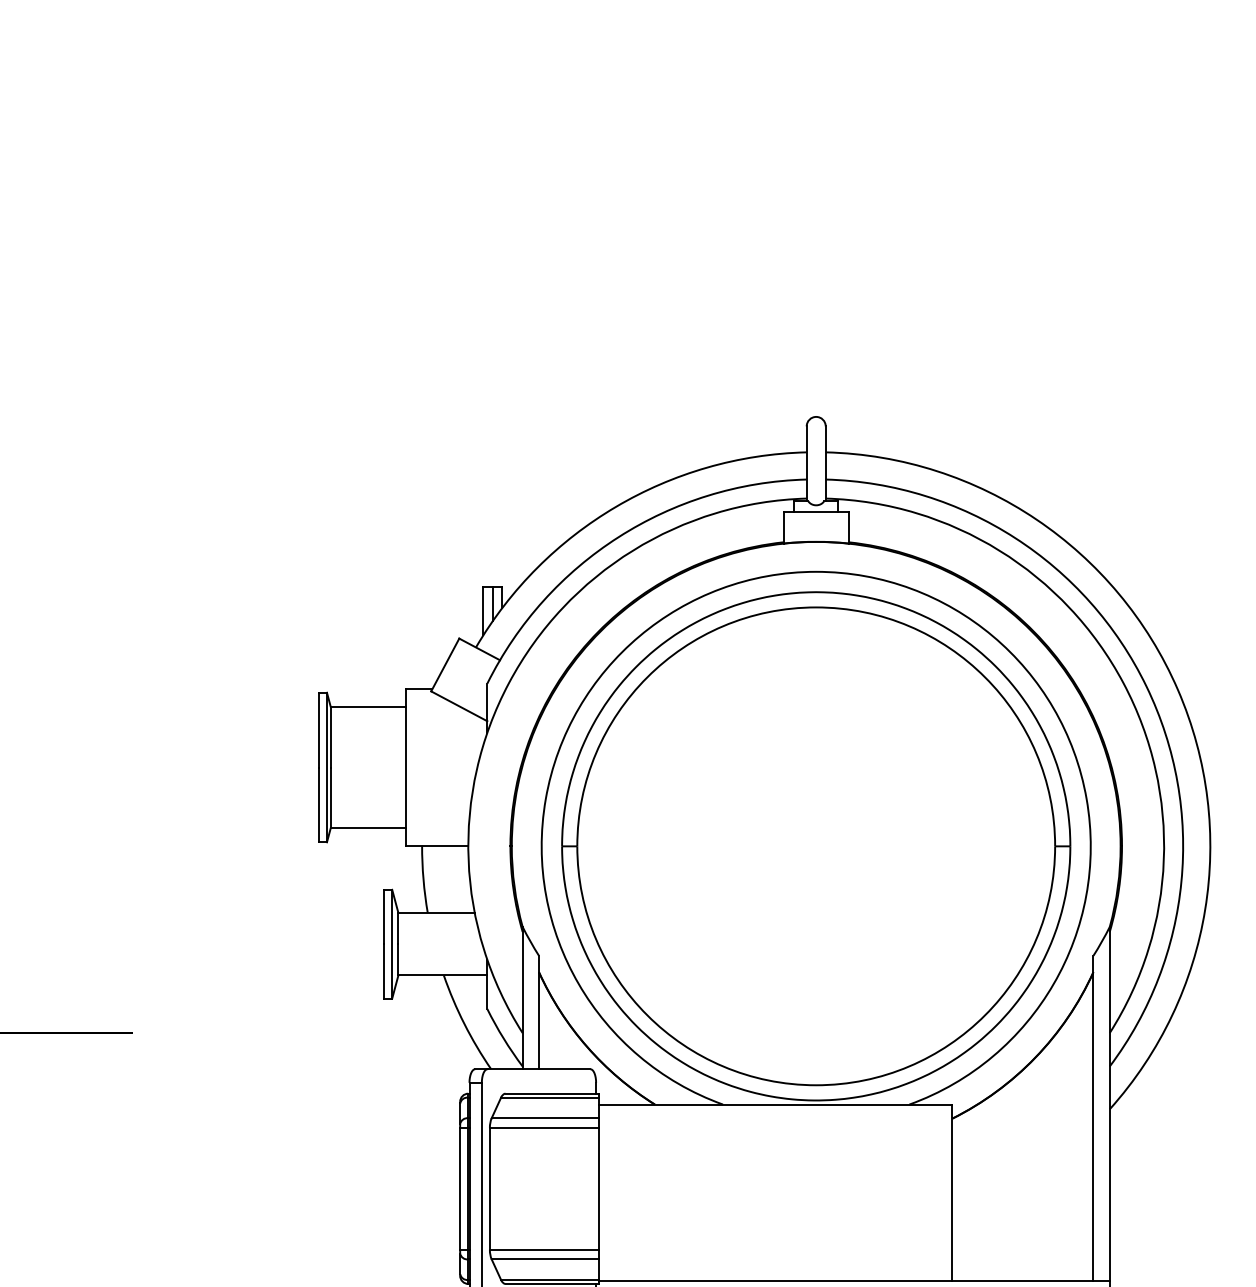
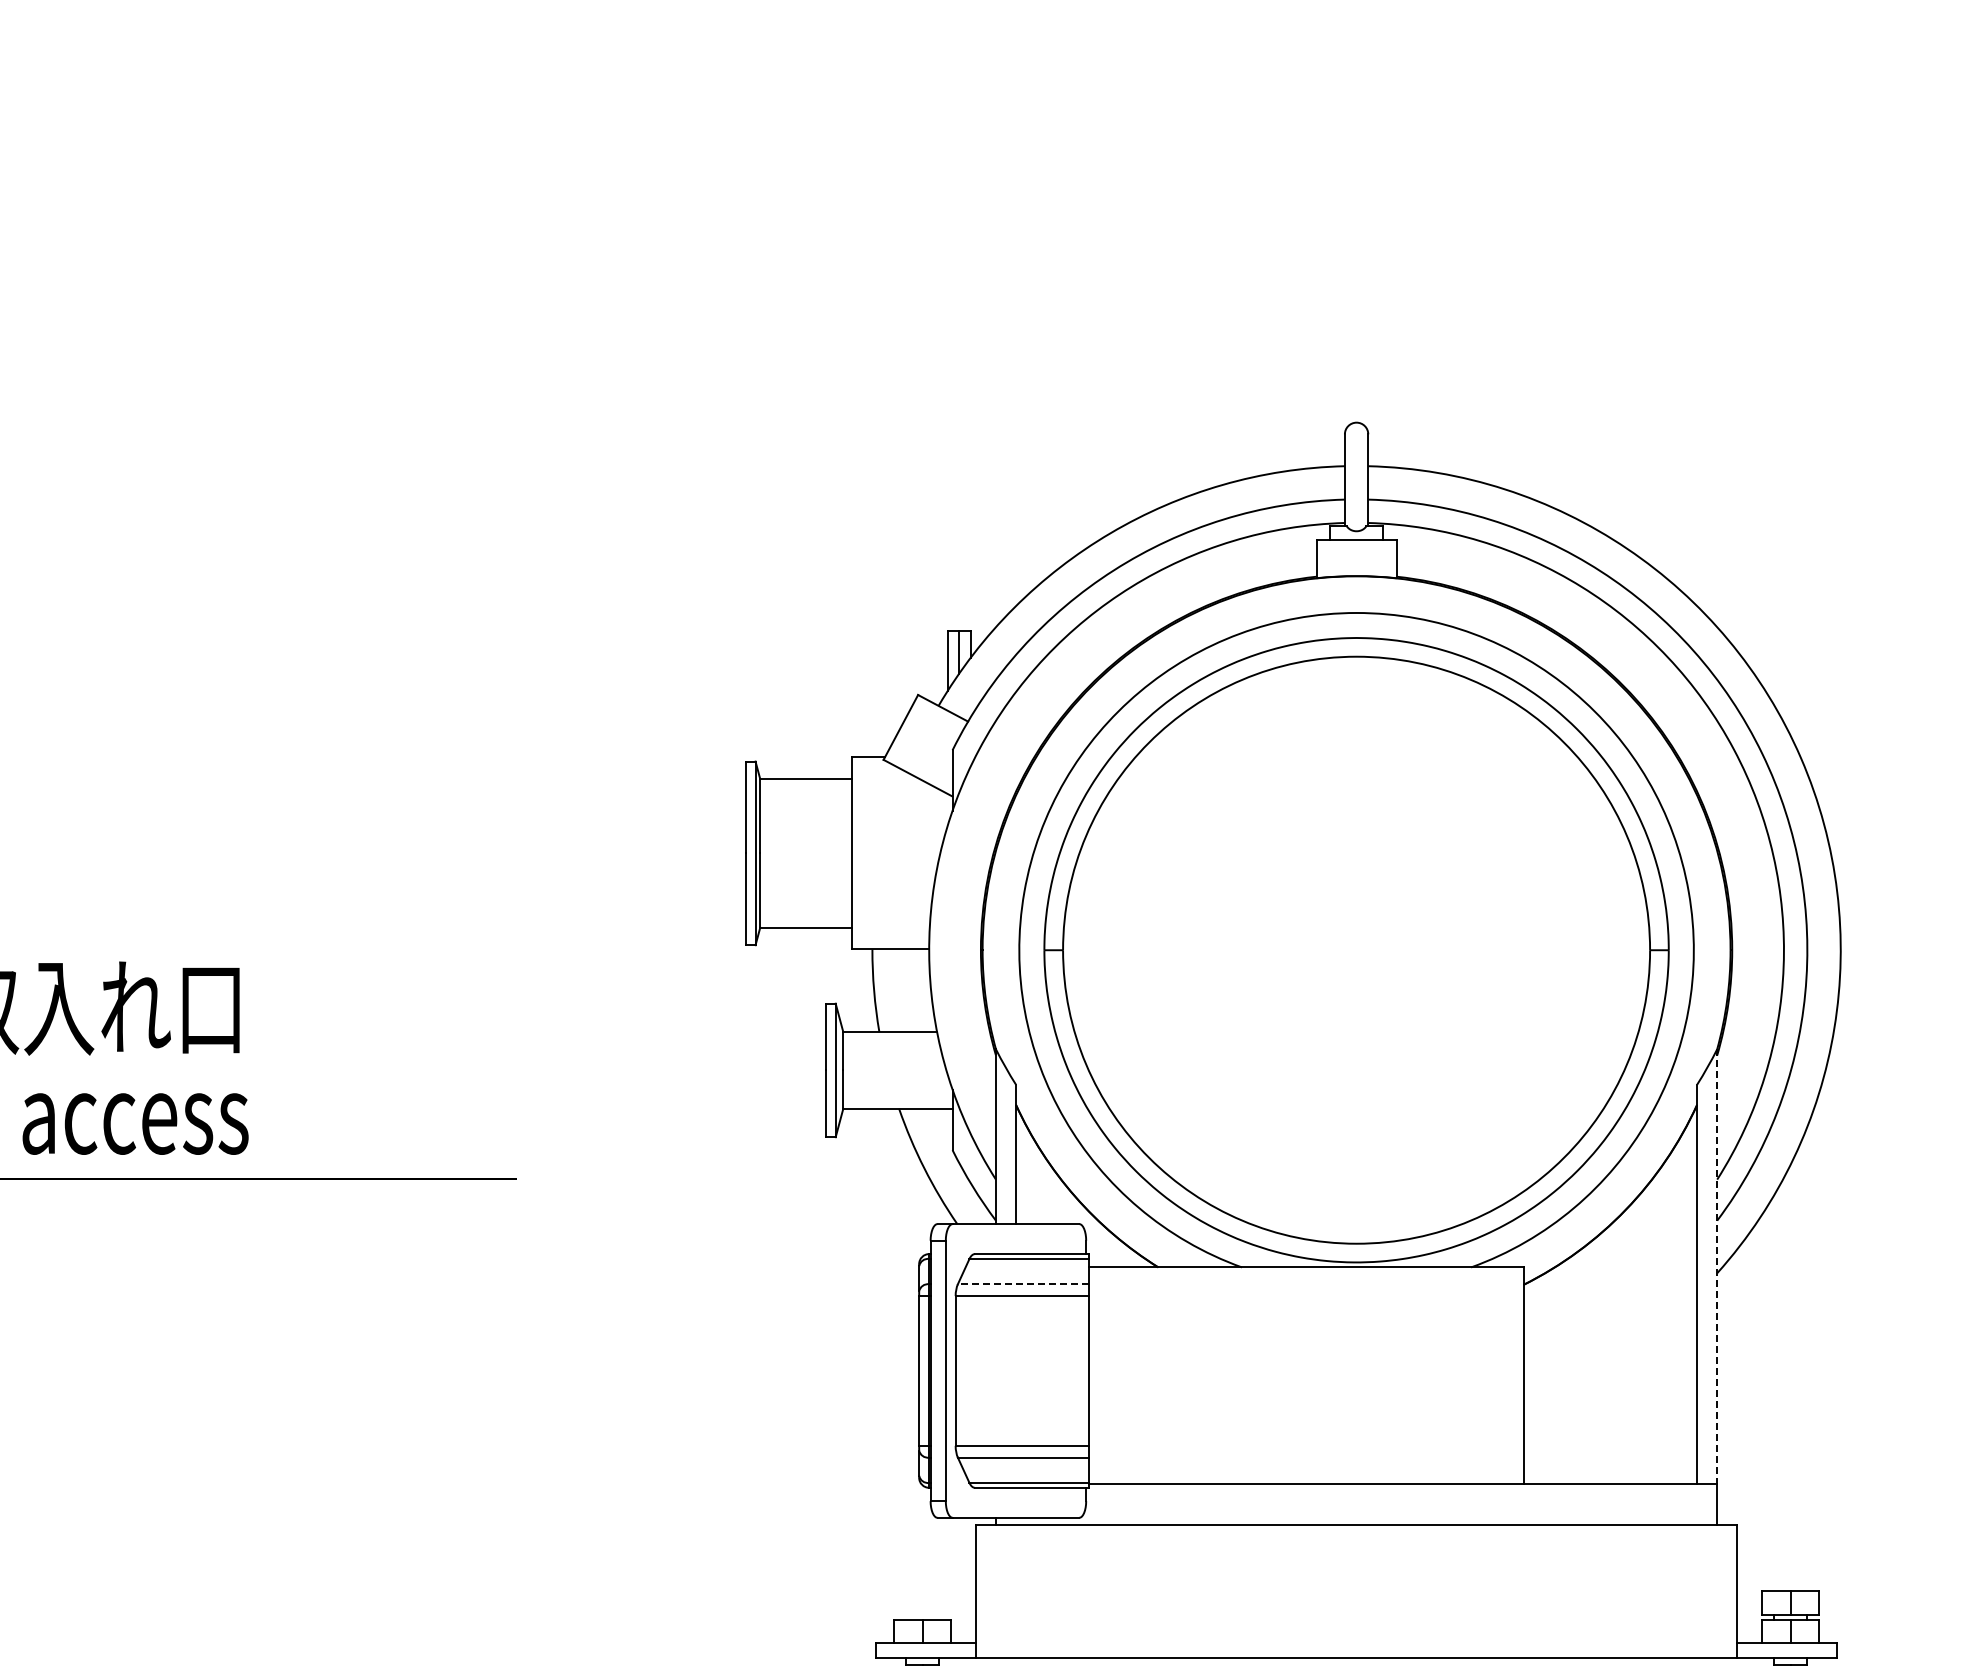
line: (1110, 1103) -> (1717, 1266), solid -> dashed
line: (545, 1118) -> (1023, 1284), solid -> dashed

